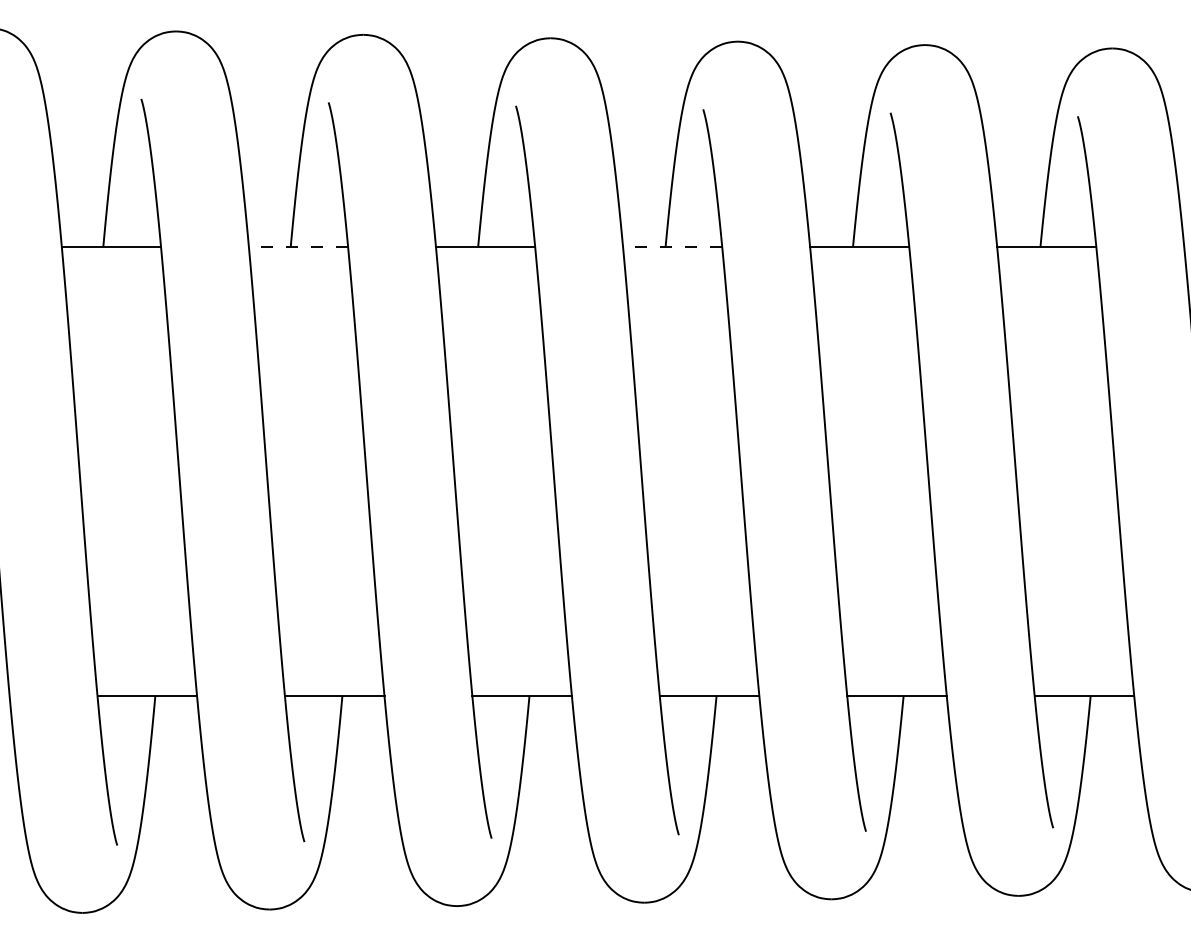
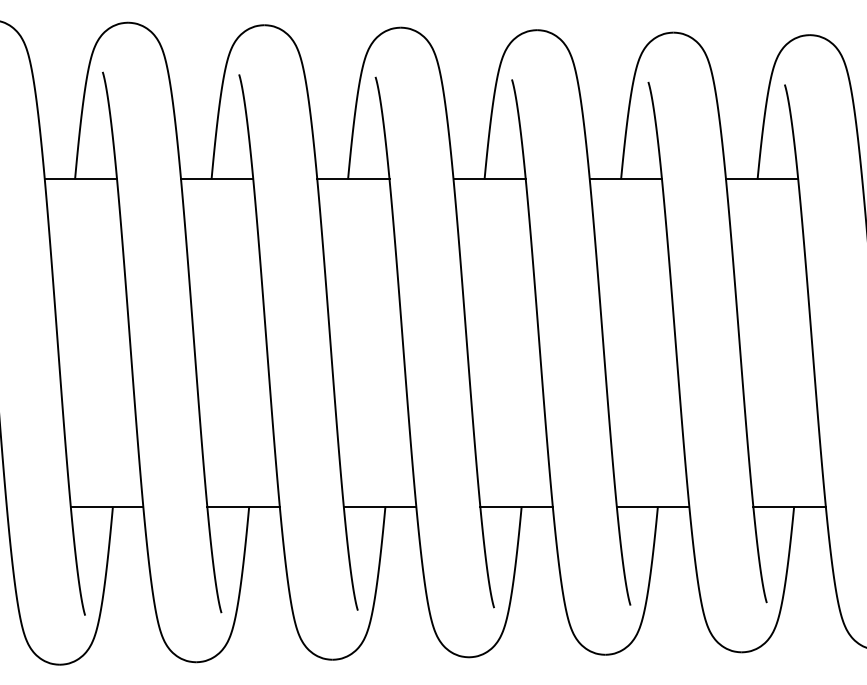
line: (298, 246) -> (217, 179), dashed -> solid
line: (672, 246) -> (489, 179), dashed -> solid

